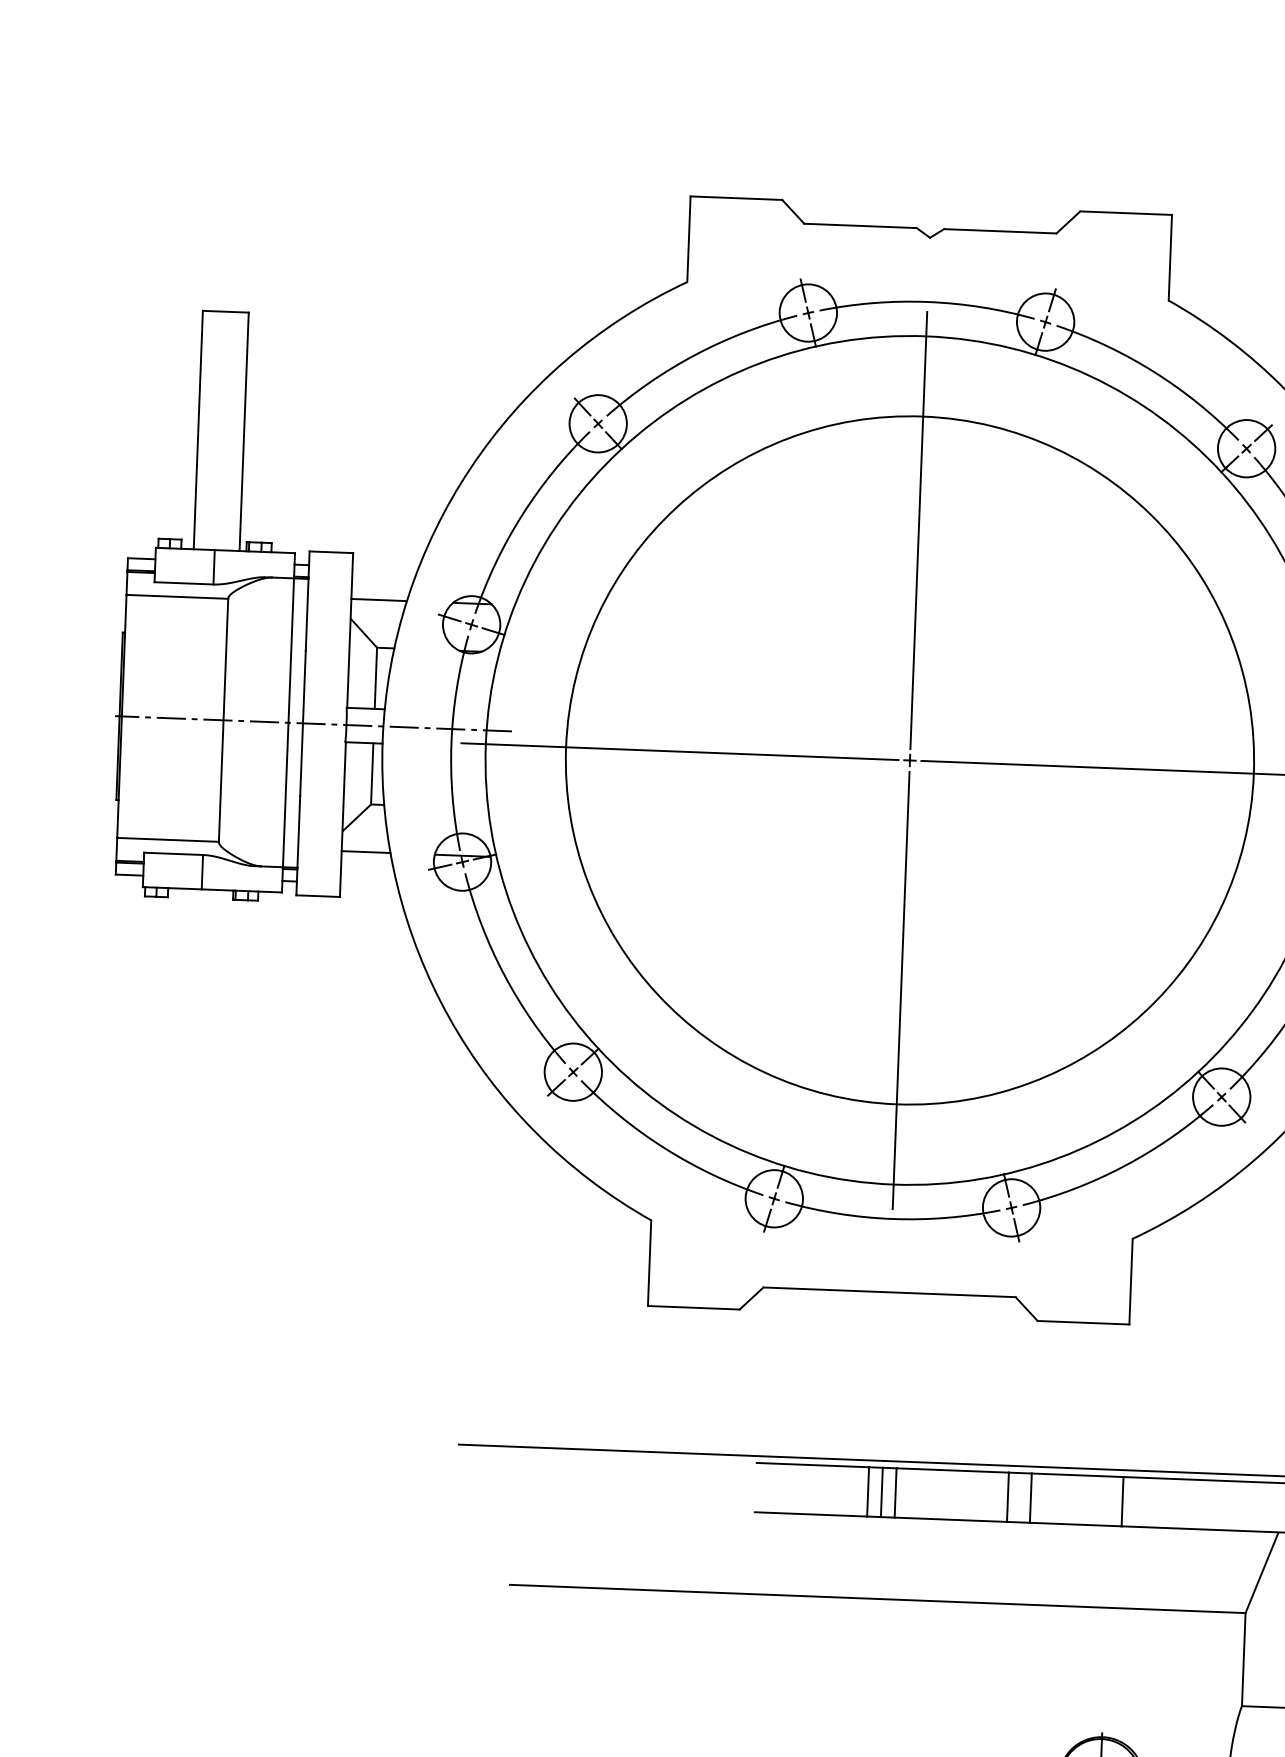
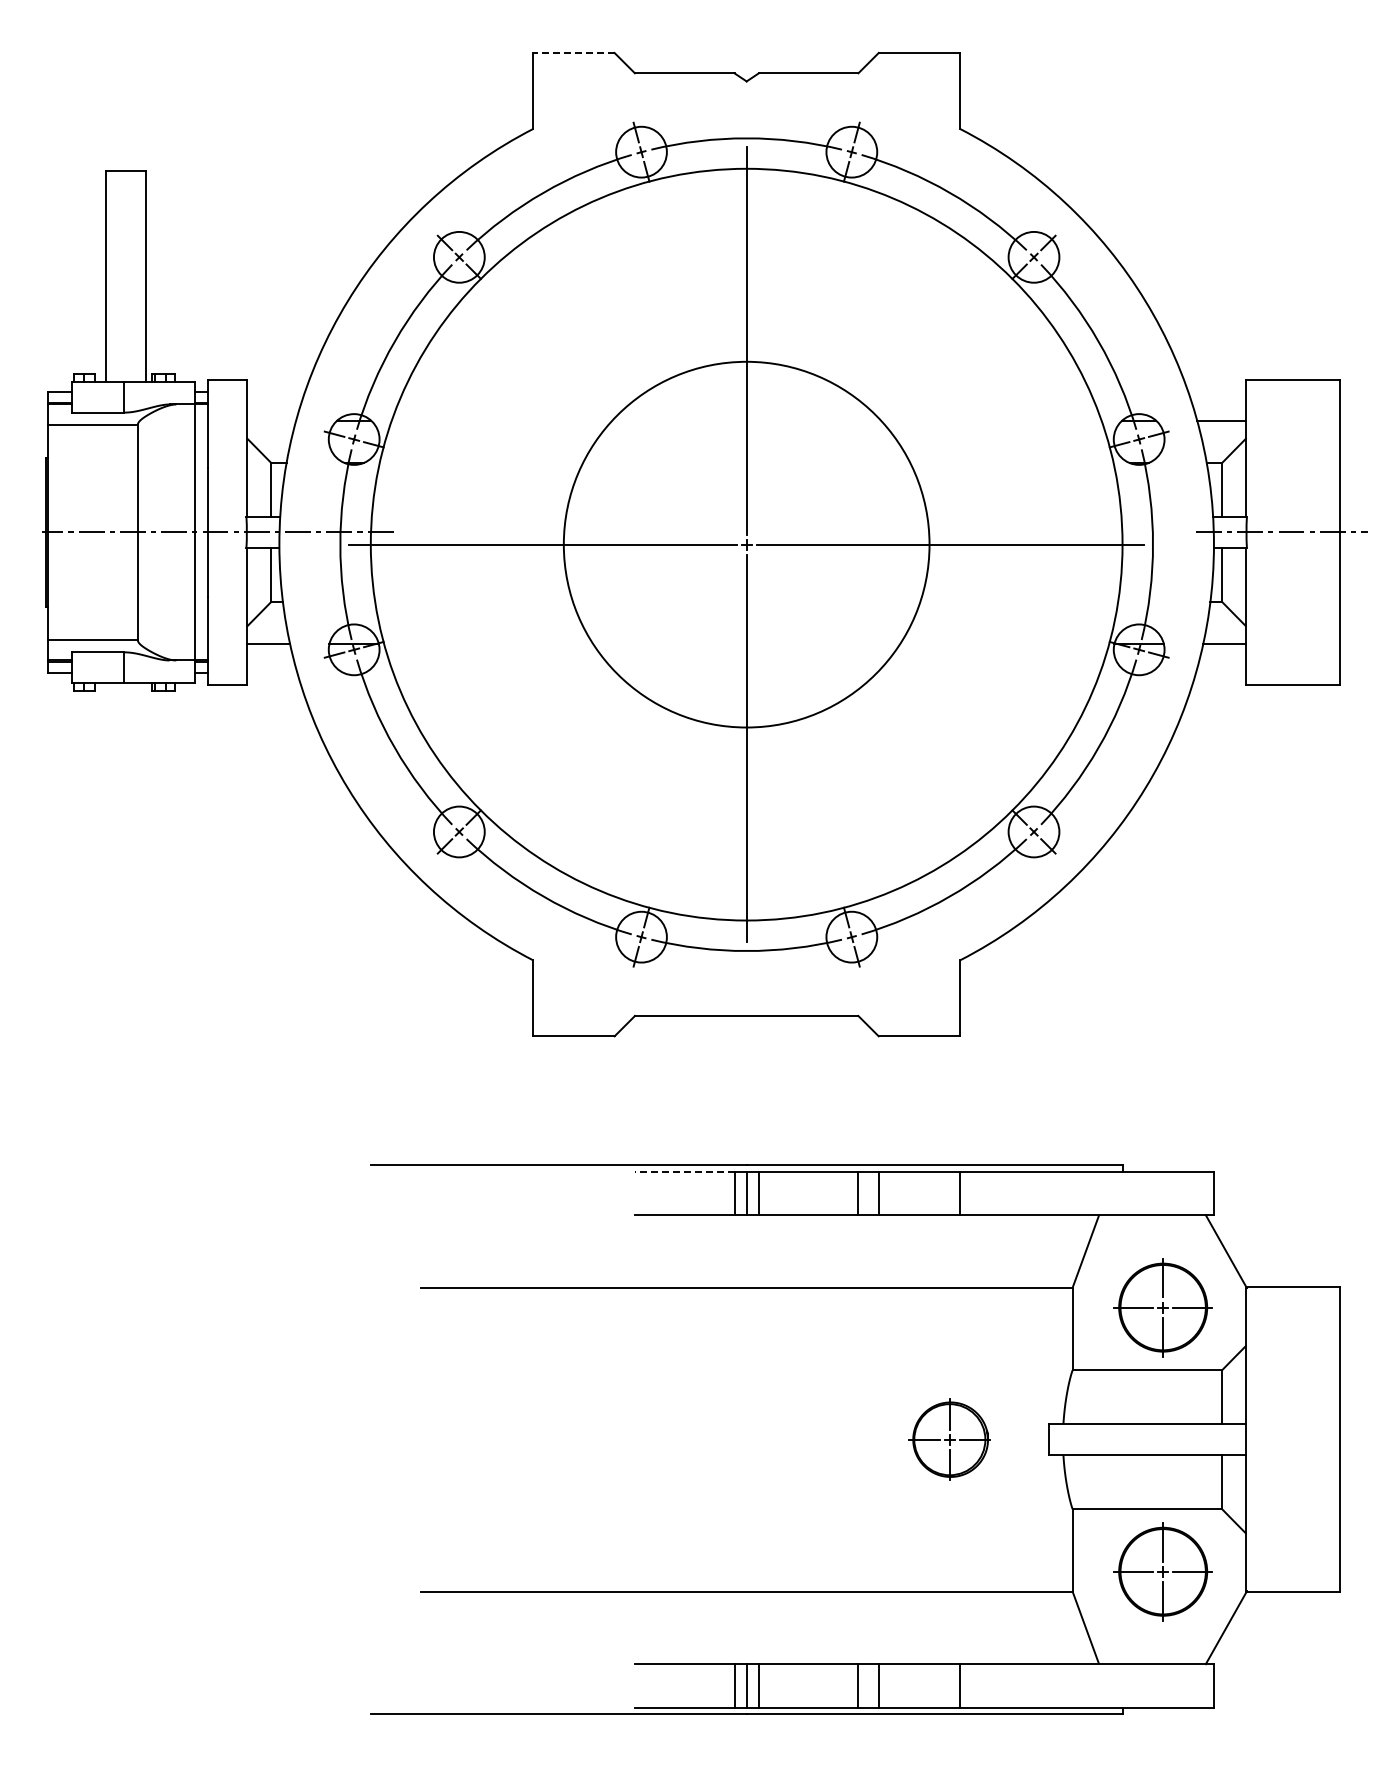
line: (735, 198) -> (573, 53), solid -> dashed
line: (379, 599) -> (271, 420), removed
circle: (909, 760) -> (746, 544), size x0.6
line: (812, 1465) -> (684, 1171), solid -> dashed

